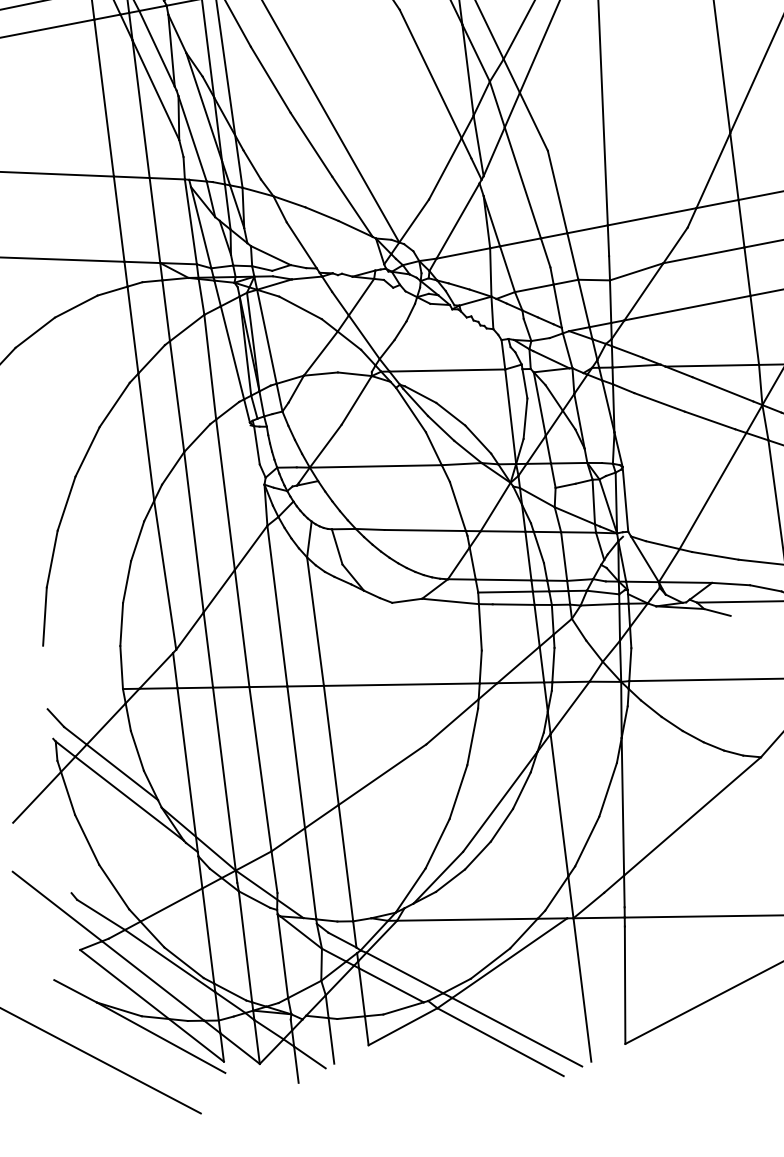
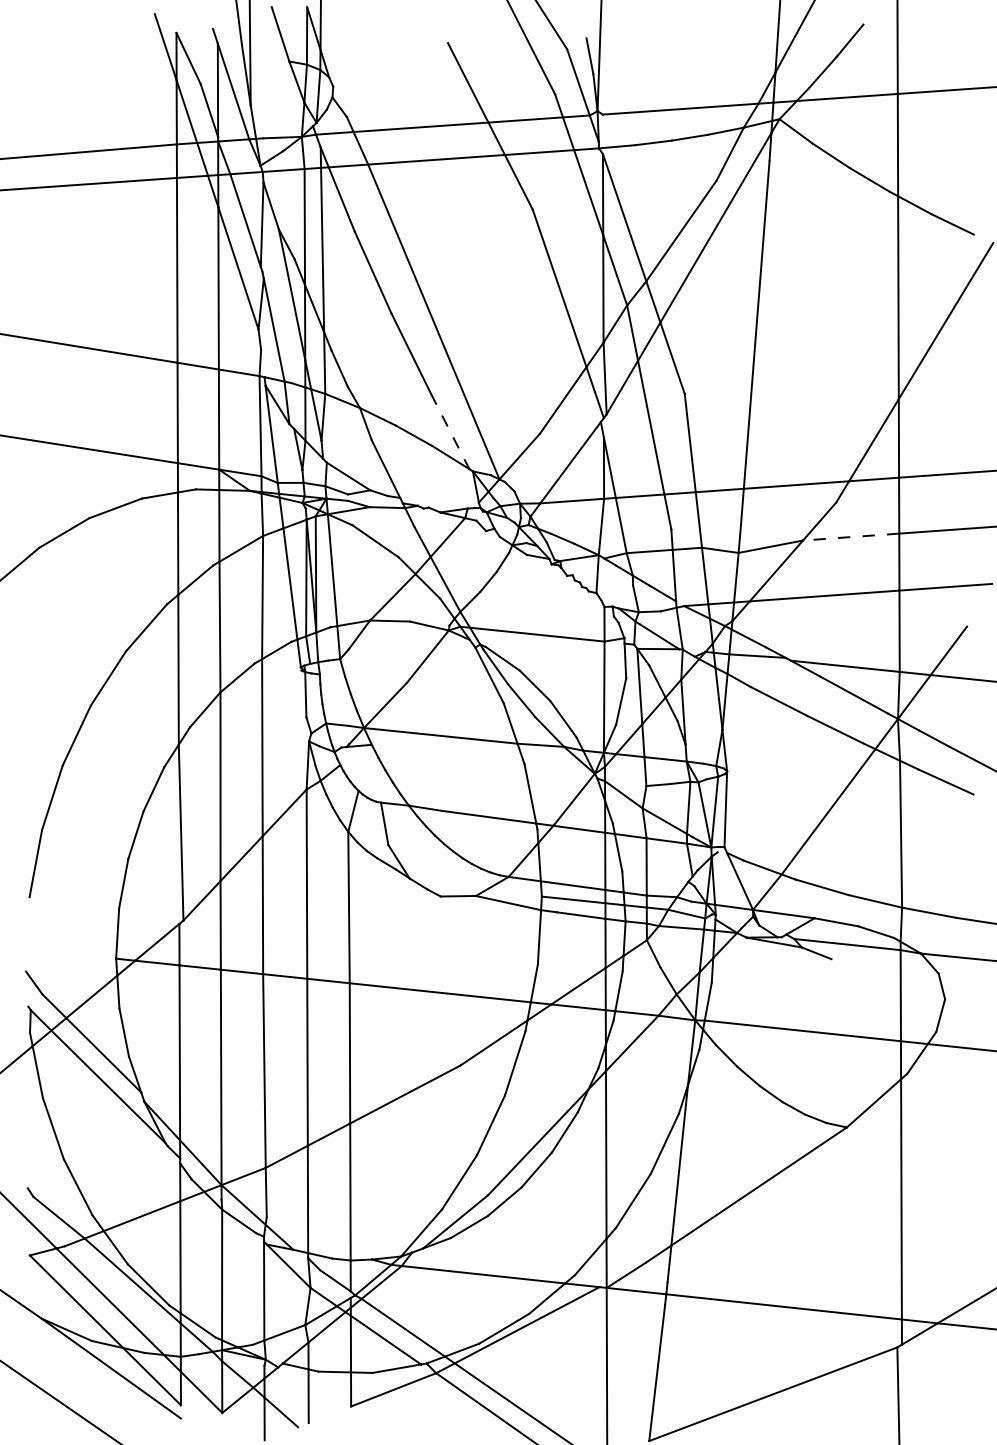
line: (352, 206) -> (450, 431), solid -> dashed
line: (703, 255) -> (850, 537), solid -> dashed

